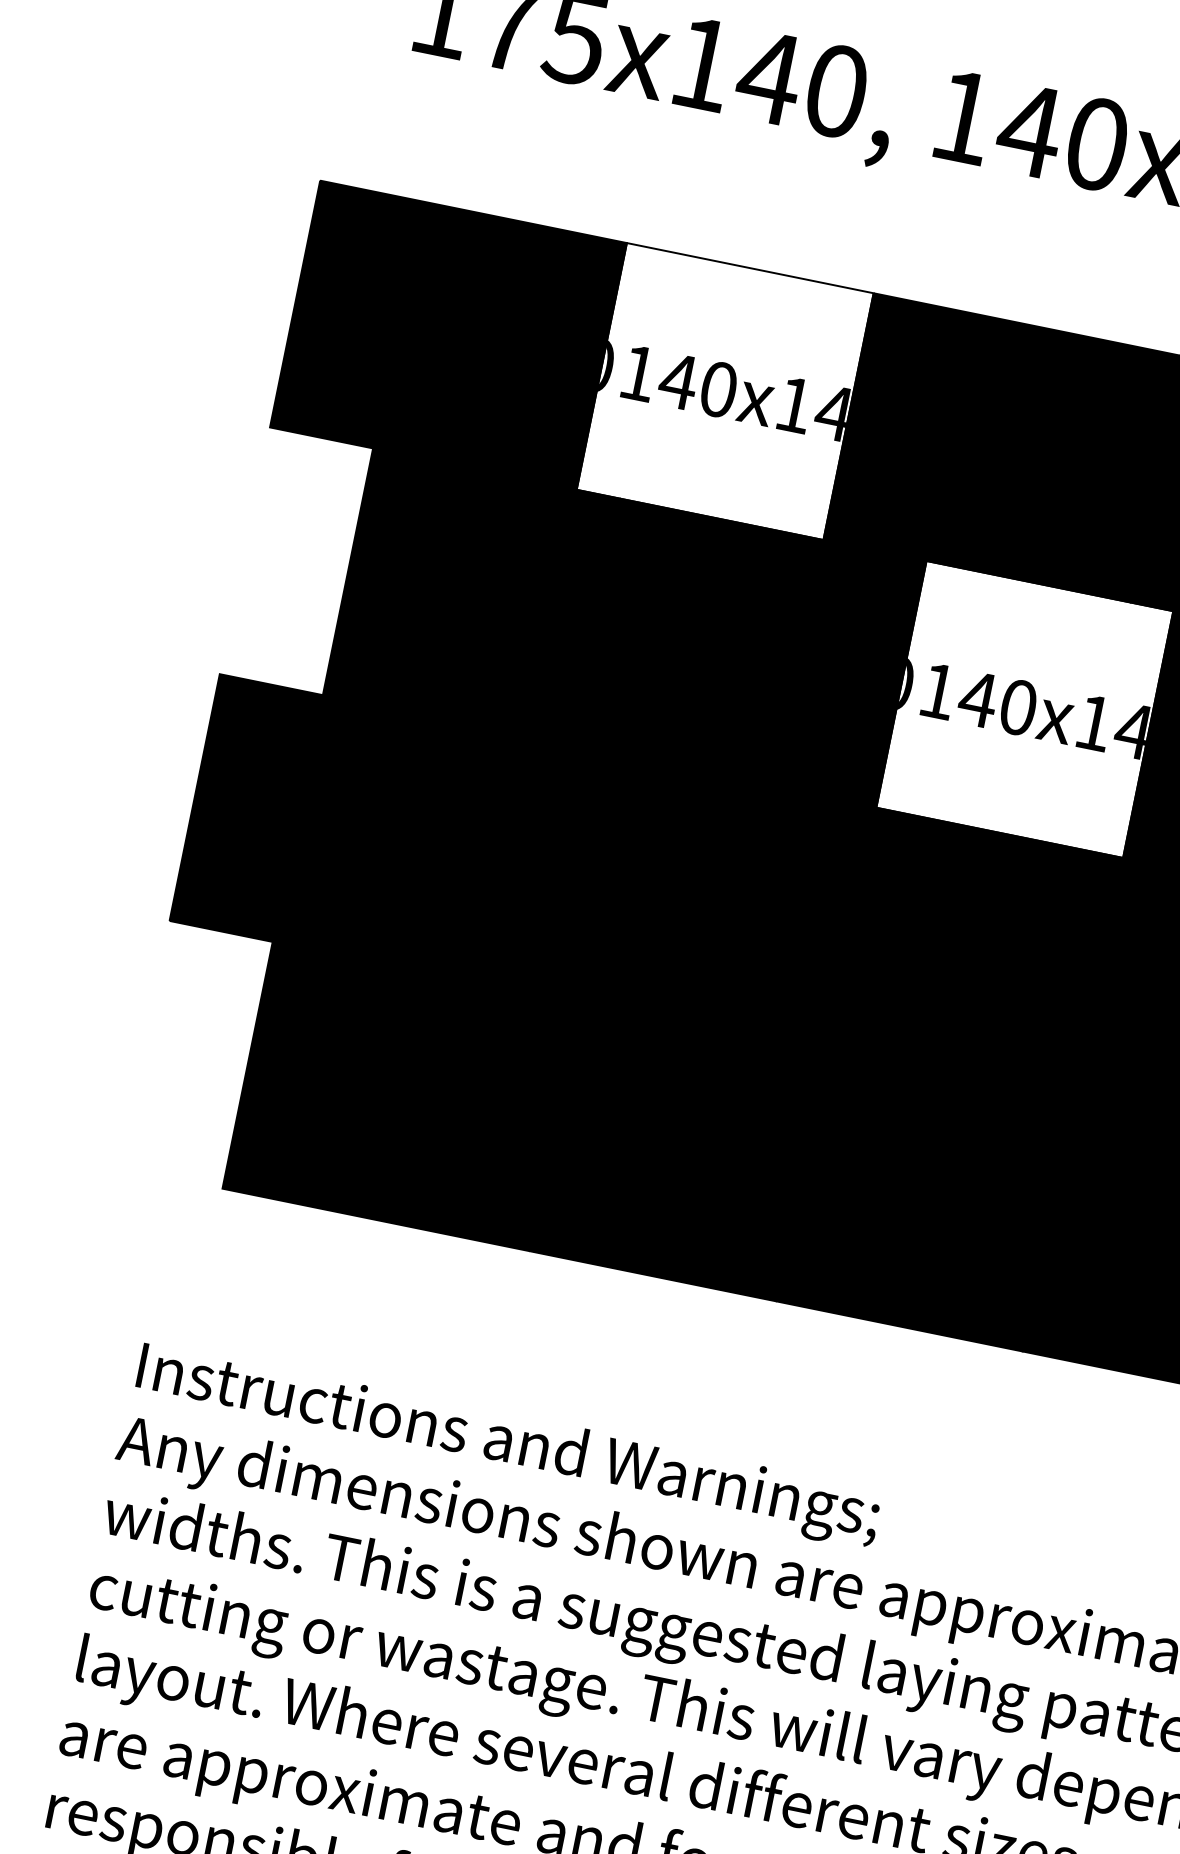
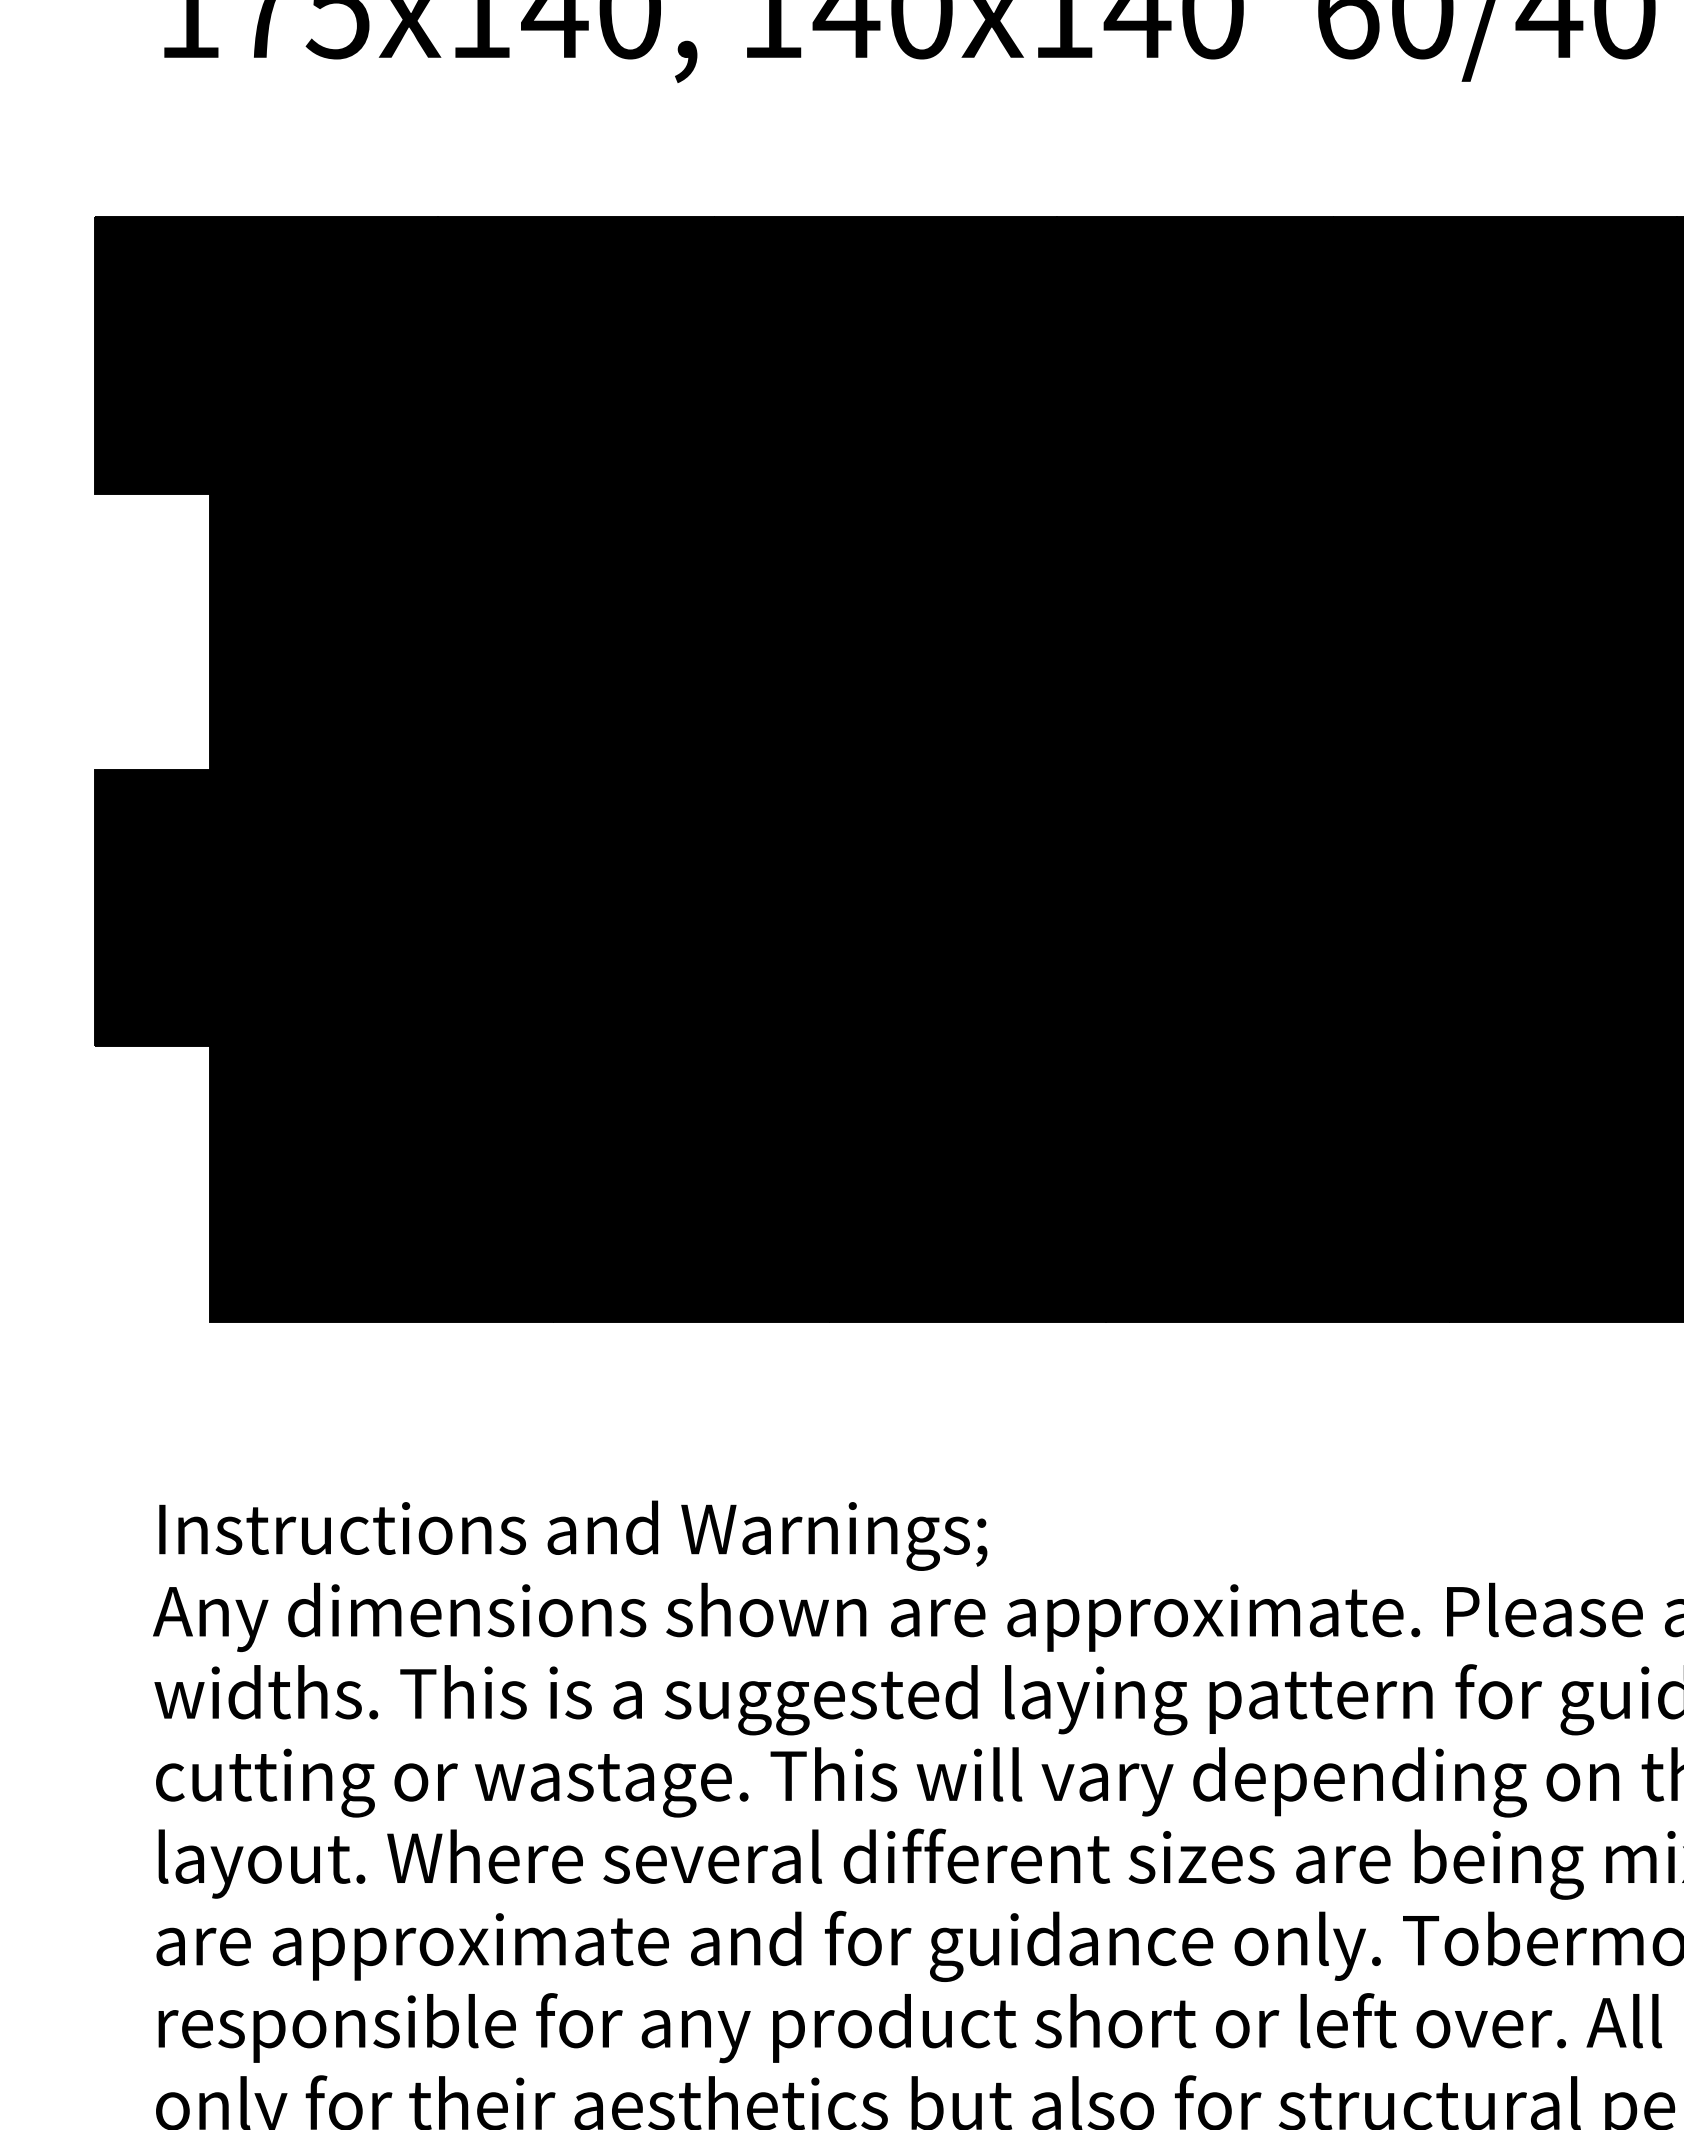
fill: (724, 391) -> (575, 355), added
fill: (1024, 709) -> (967, 631), added

